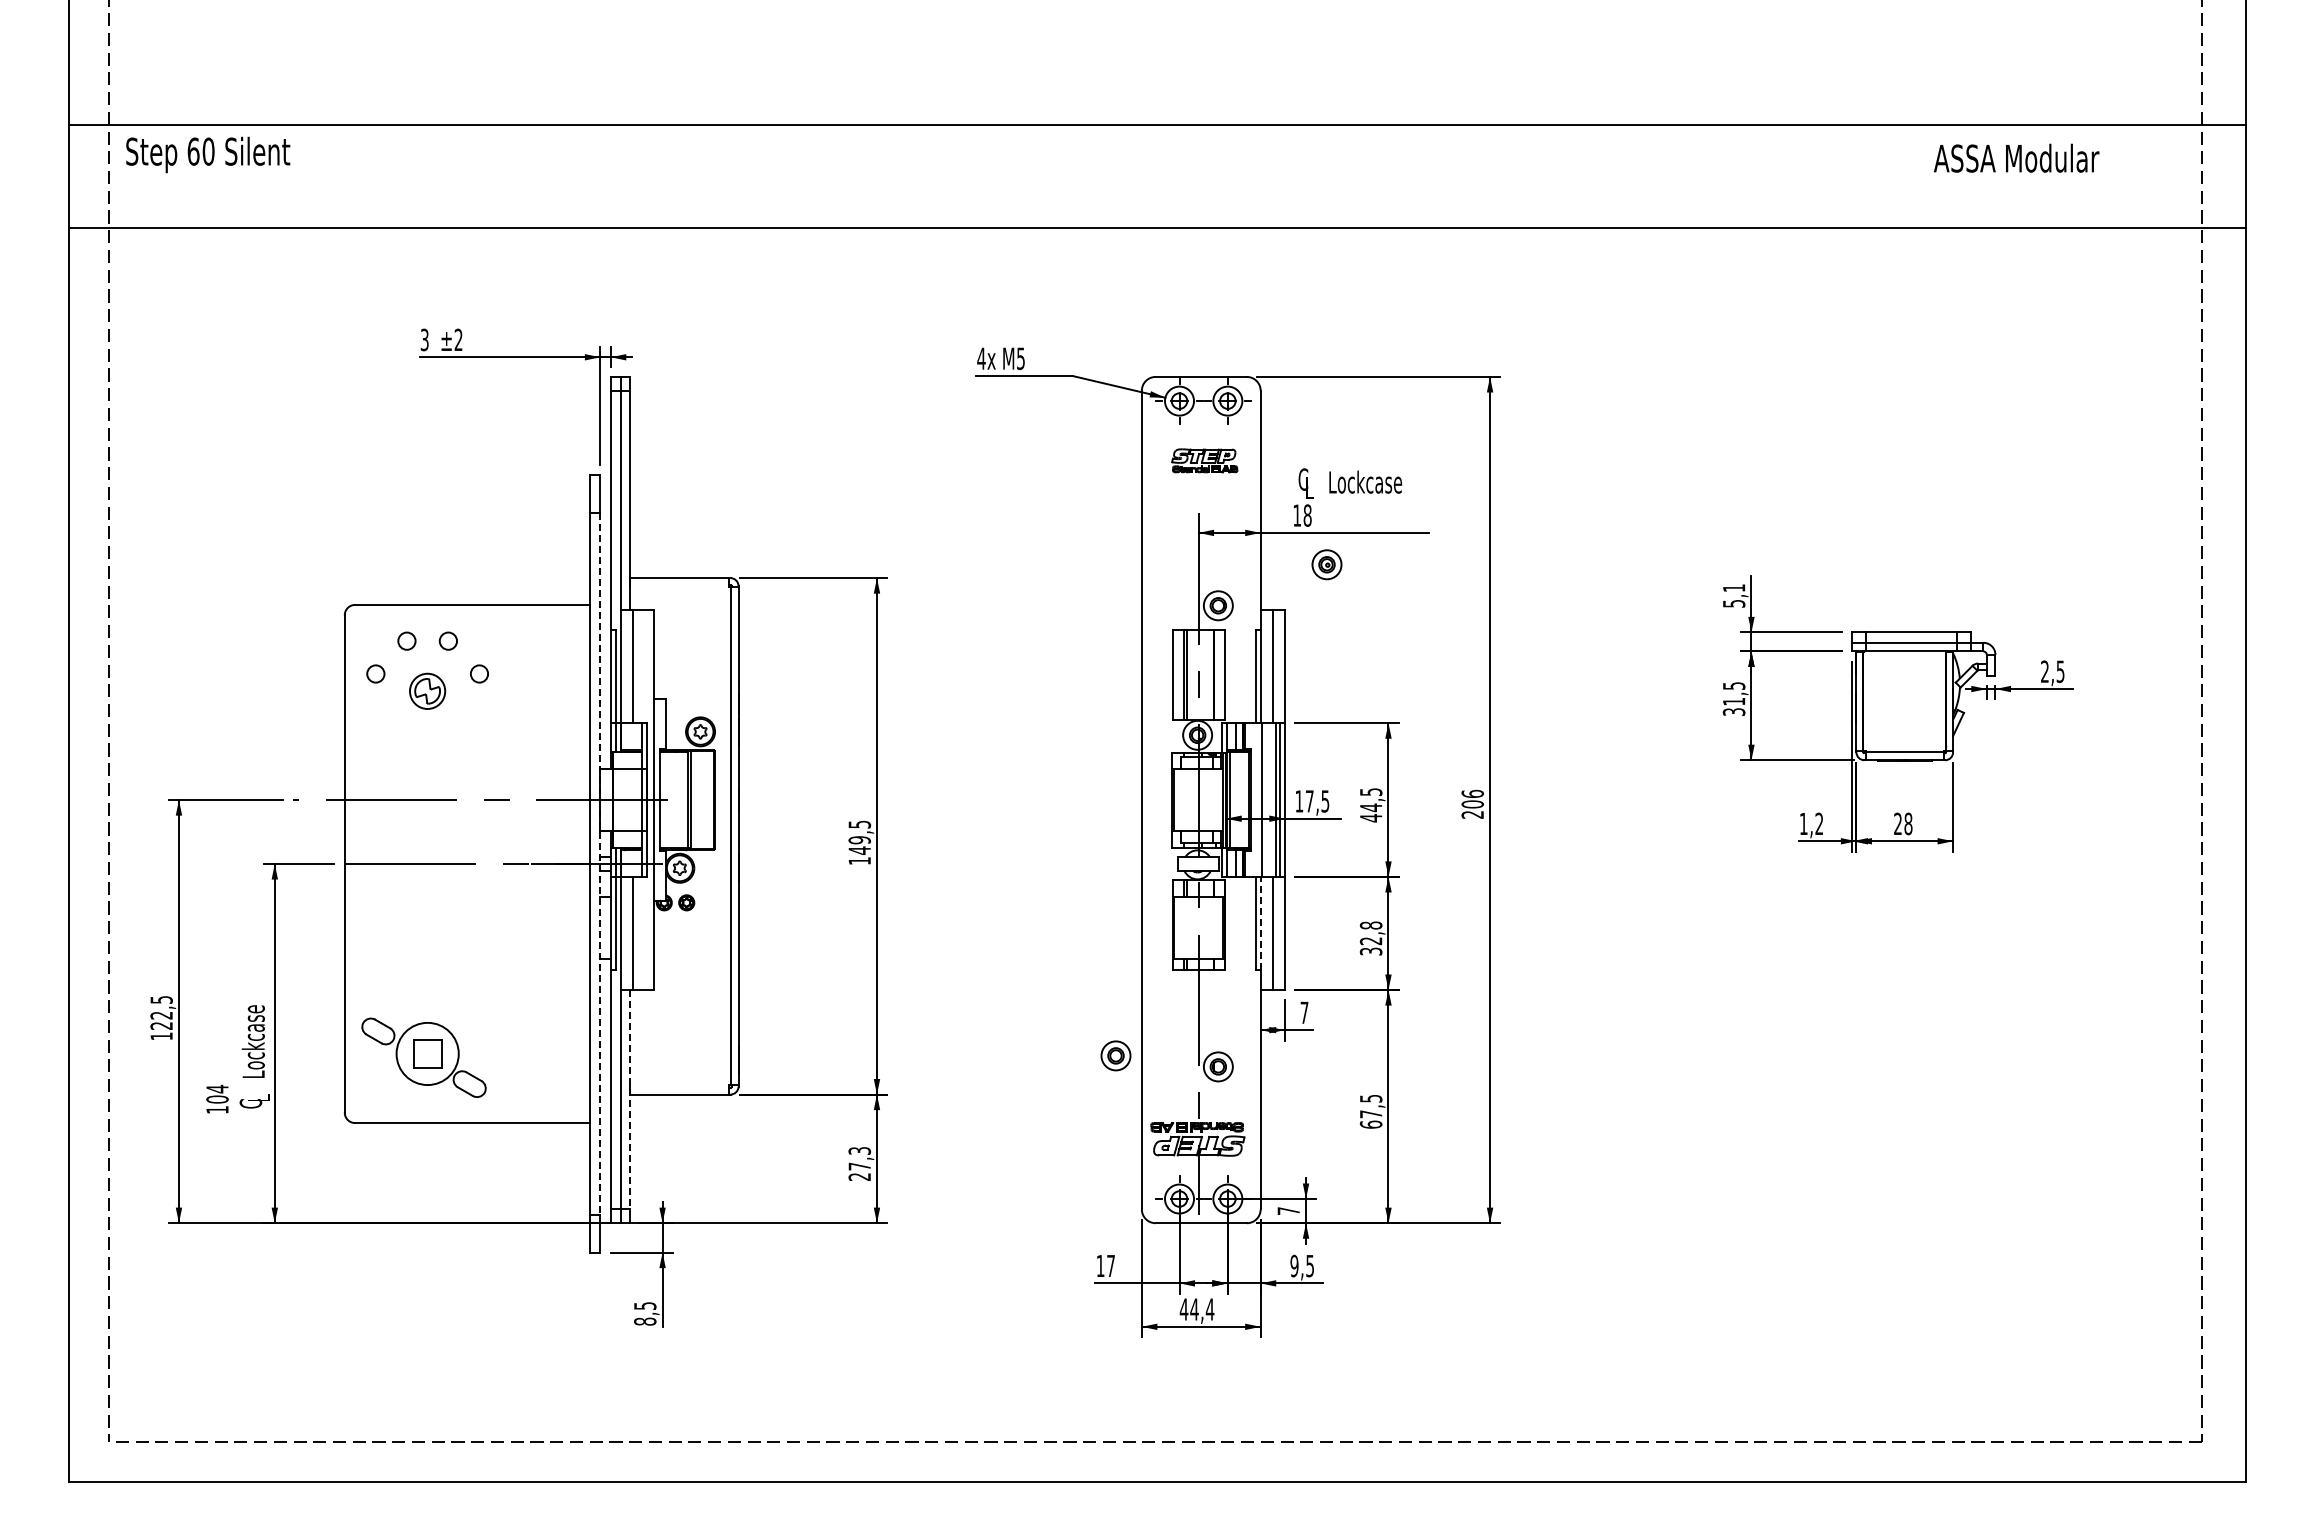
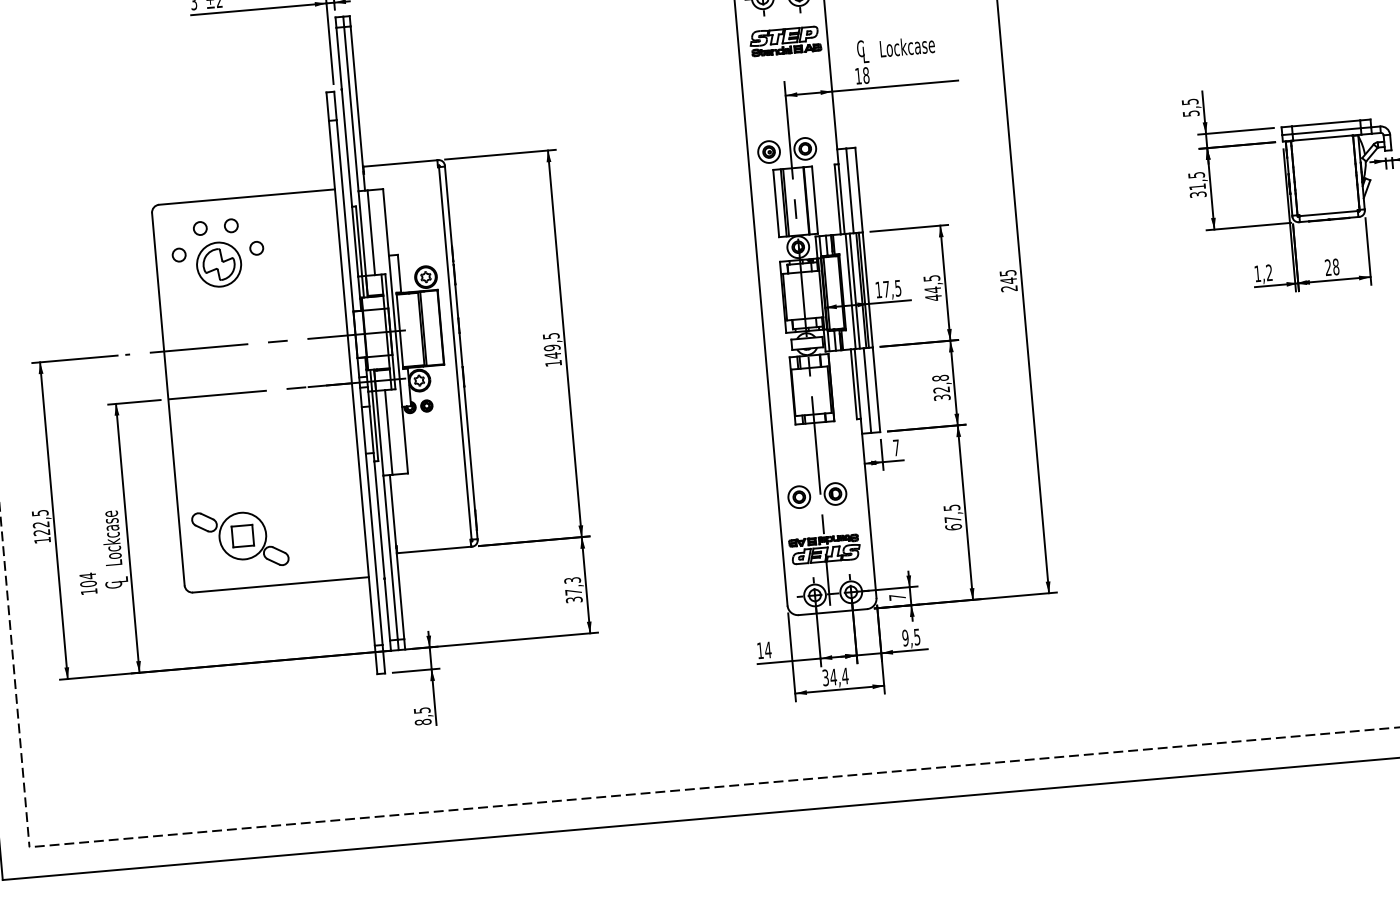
part: (1204, 460) -> (785, 41), size x1.43
part: (1326, 564) -> (768, 151), moved
text: (1734, 588) -> (1190, 102), 5,1 -> 5,5
part: (427, 691) -> (218, 264), size x1.67
text: (1472, 798) -> (1008, 276), 206 -> 245
line: (1267, 799) -> (854, 290), added
line: (600, 863) -> (359, 382), dashed -> solid
line: (1260, 923) -> (857, 383), dashed -> solid
part: (1115, 1055) -> (798, 496), moved
line: (629, 1099) -> (396, 556), dashed -> solid
text: (860, 1176) -> (574, 599), 27,3 -> 37,3
text: (1110, 1265) -> (767, 649), 17 -> 14
text: (1183, 1309) -> (825, 677), 44,4 -> 34,4

